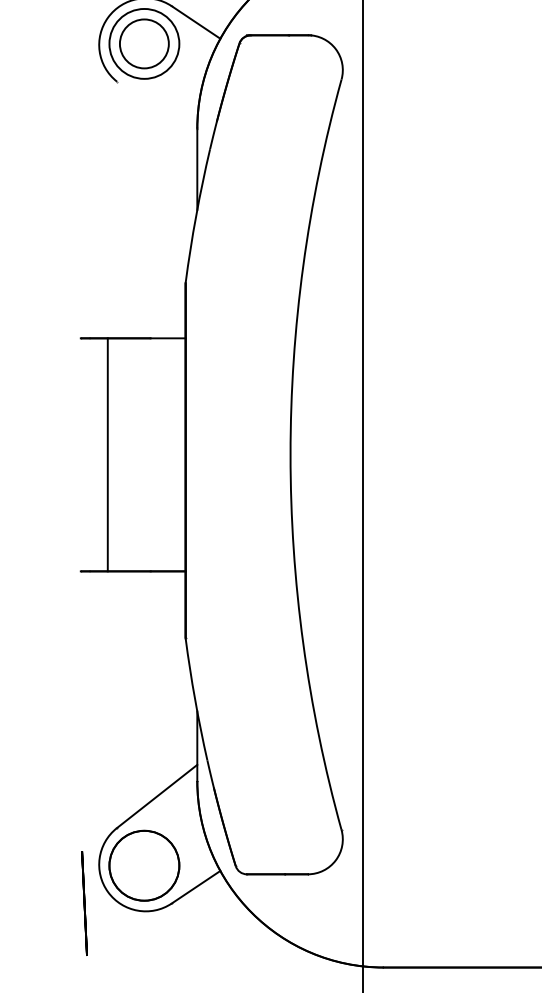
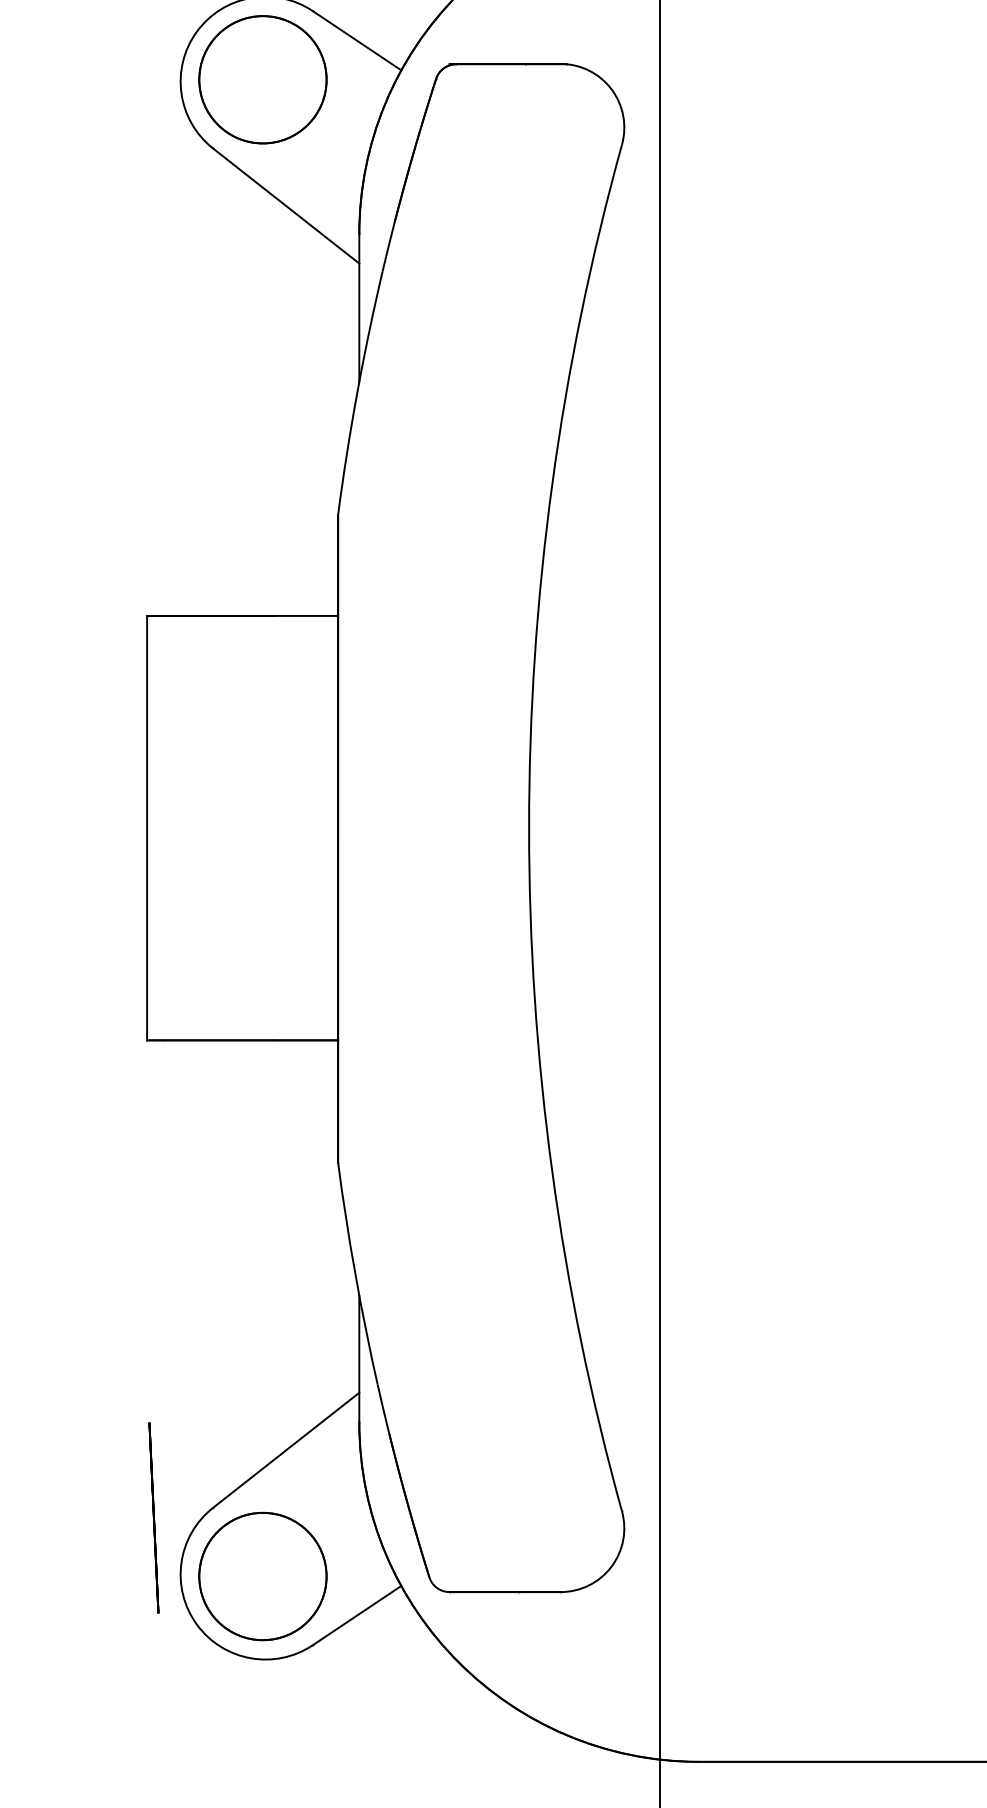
circle: (144, 43) -> (263, 78), size x1.43
line: (157, 112) -> (286, 204), added
line: (107, 454) -> (146, 827), moved
line: (84, 903) -> (153, 1517), moved

